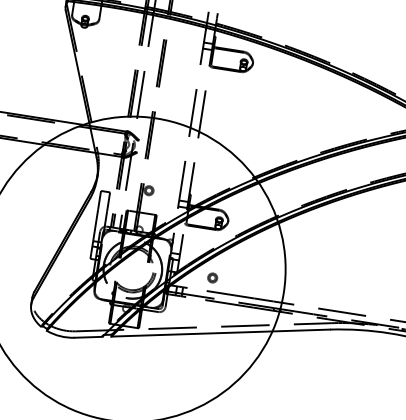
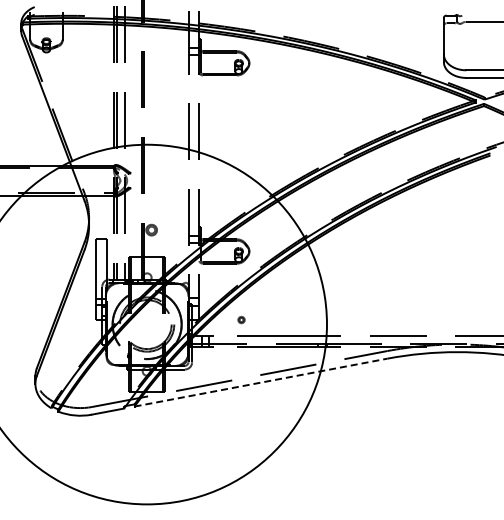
part: (212, 277) -> (241, 319), size x0.6
line: (221, 333) -> (261, 382), solid -> dashed

